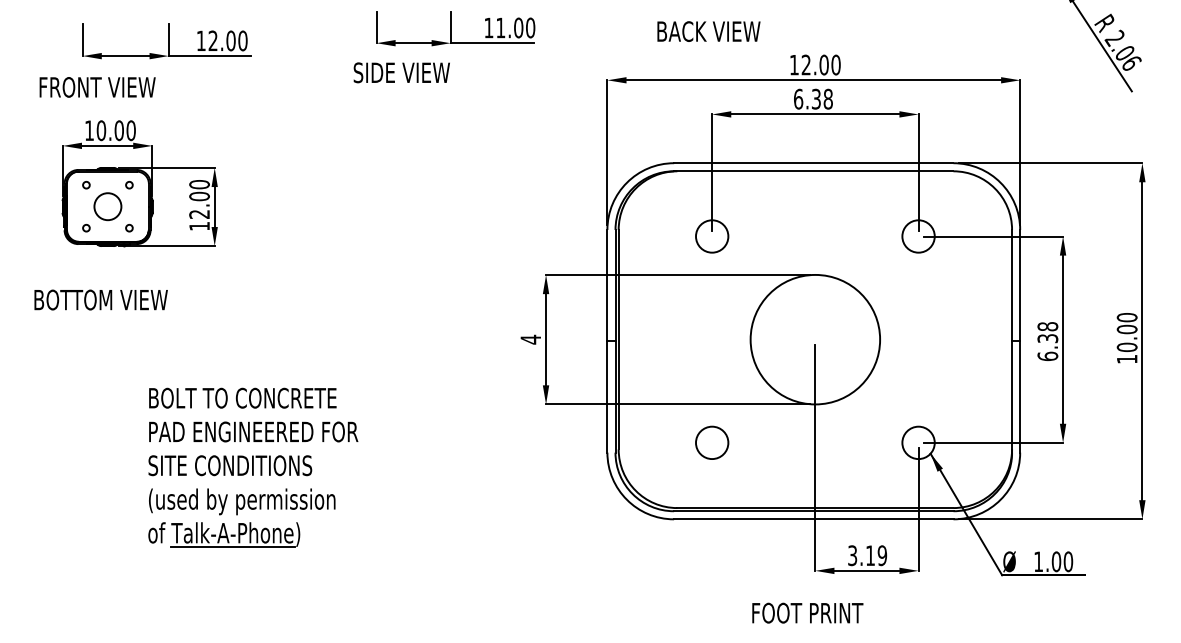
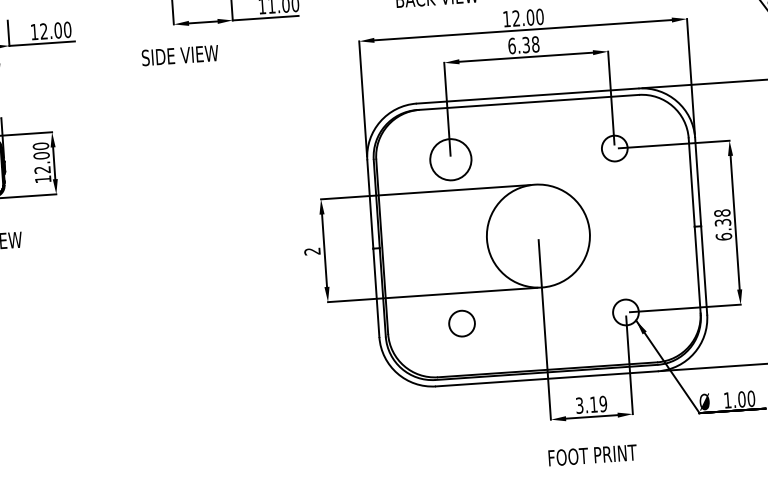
text: (401, 72) -> (179, 55), moved
circle: (712, 236) -> (451, 159), size x1.6
text: (530, 339) -> (312, 251), 4 -> 2
part: (253, 467) -> (99, 368), removed
text: (807, 612) -> (592, 454), moved

